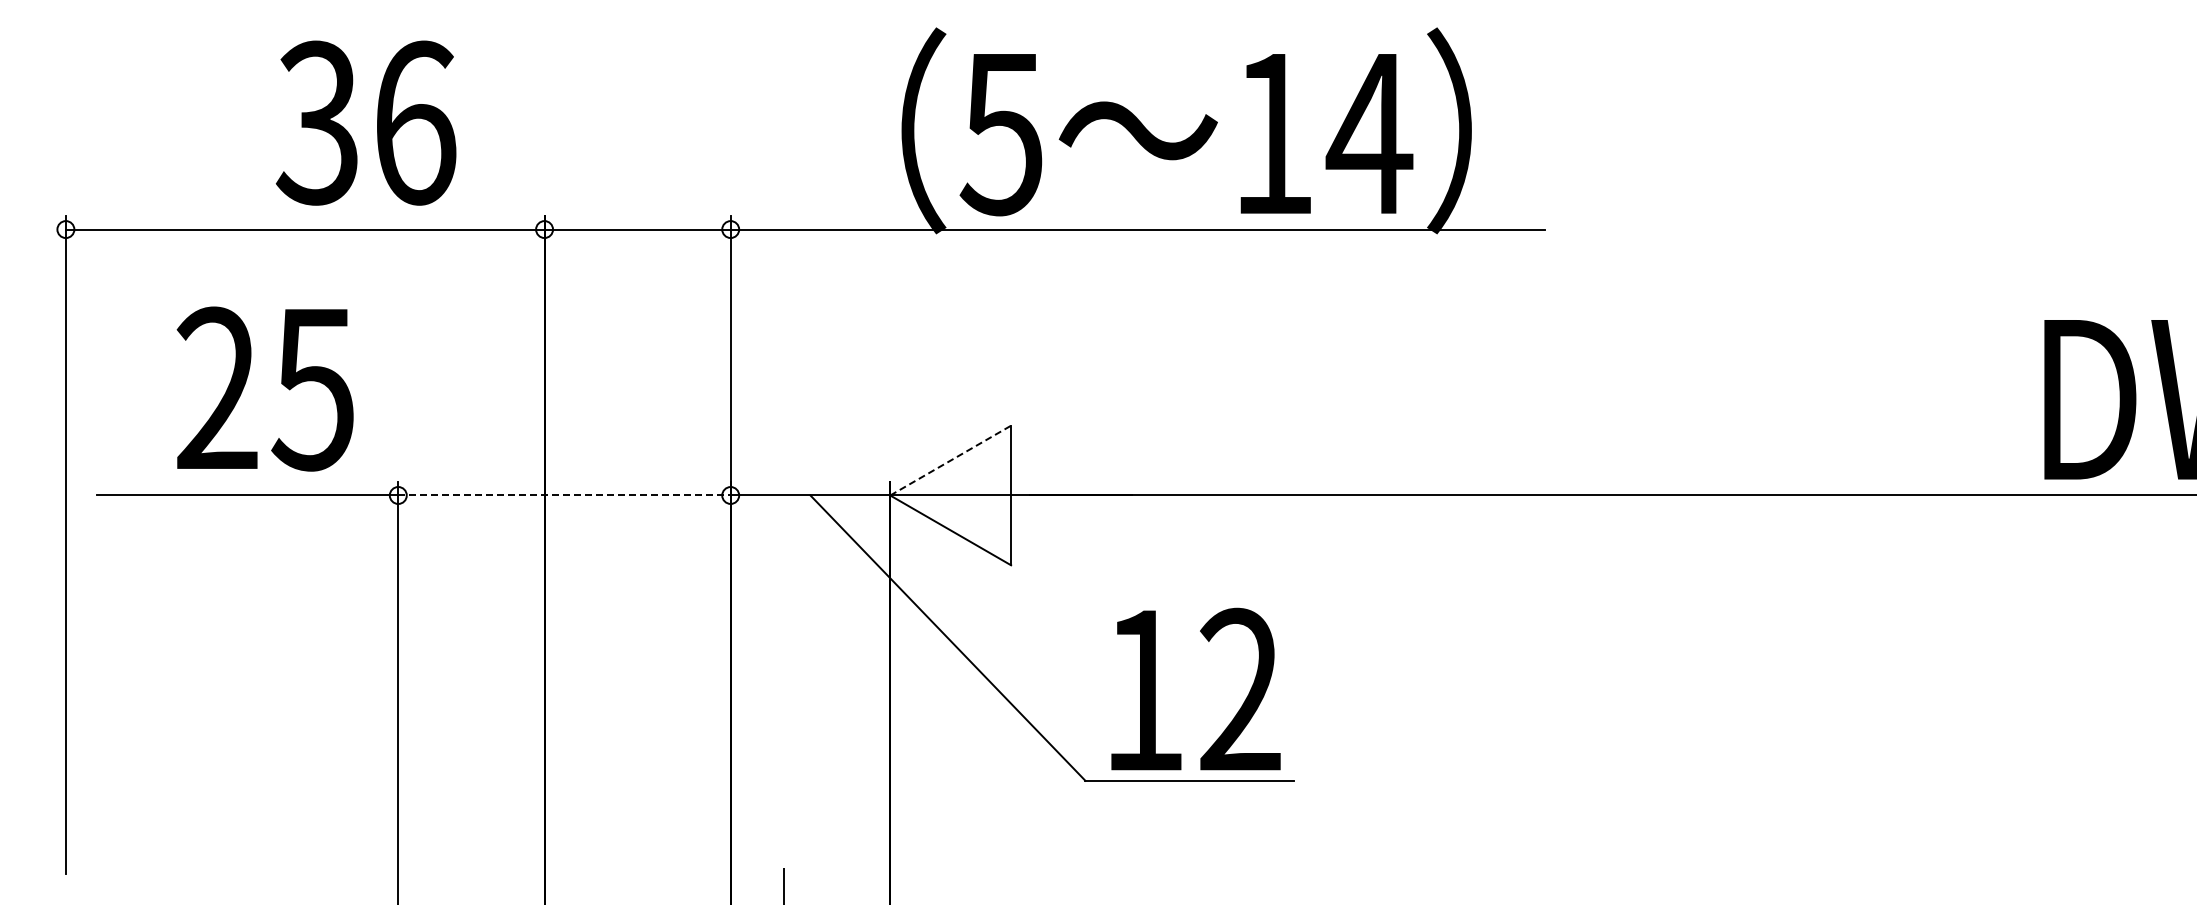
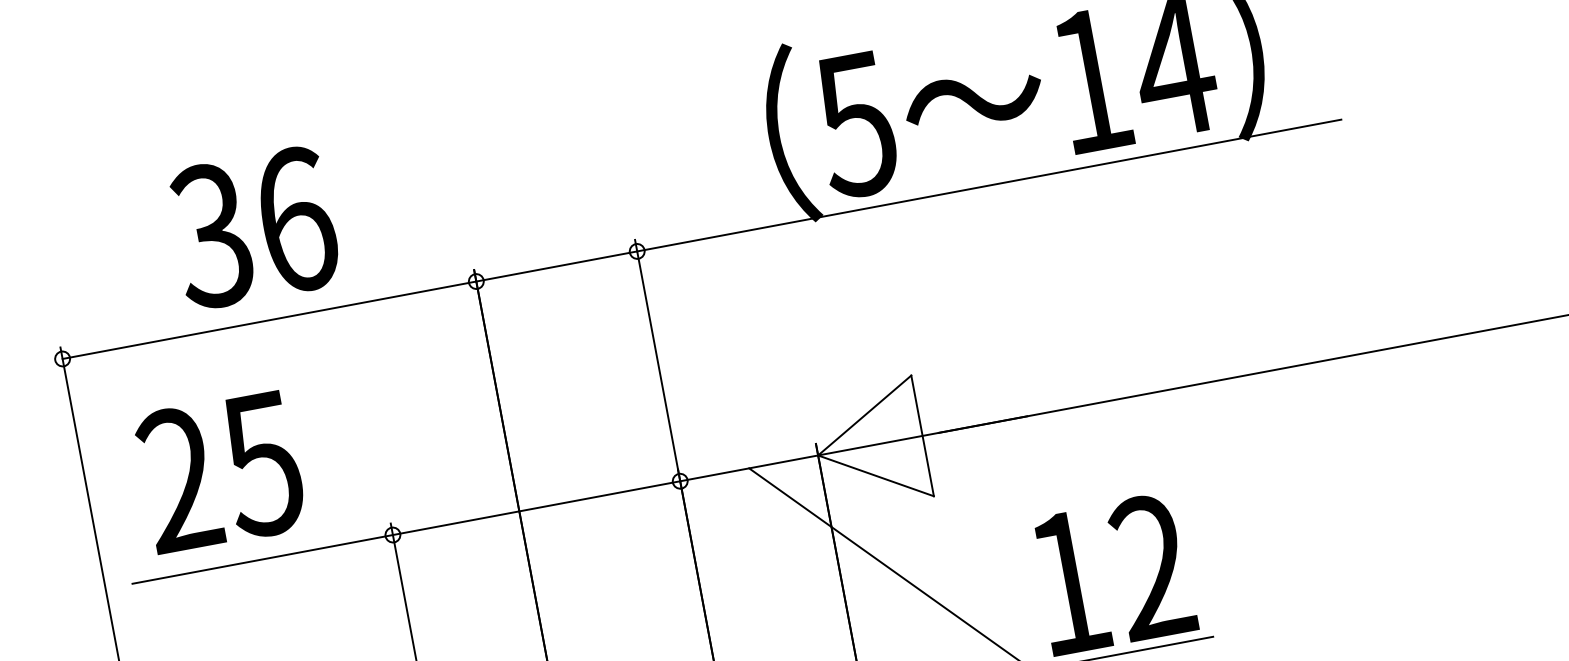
text: (365, 122) -> (253, 227), moved
text: (264, 388) -> (220, 471), moved
line: (950, 460) -> (864, 415), dashed -> solid
line: (565, 495) -> (537, 508), dashed -> solid

